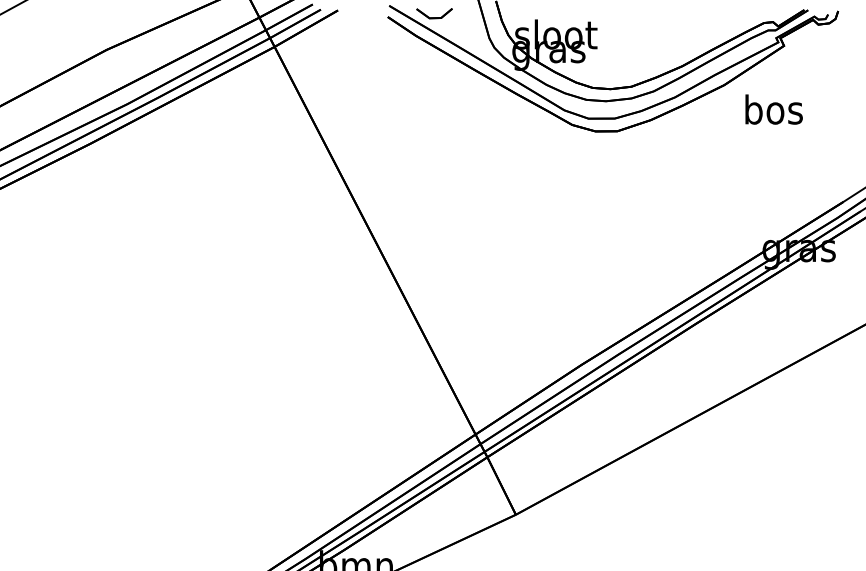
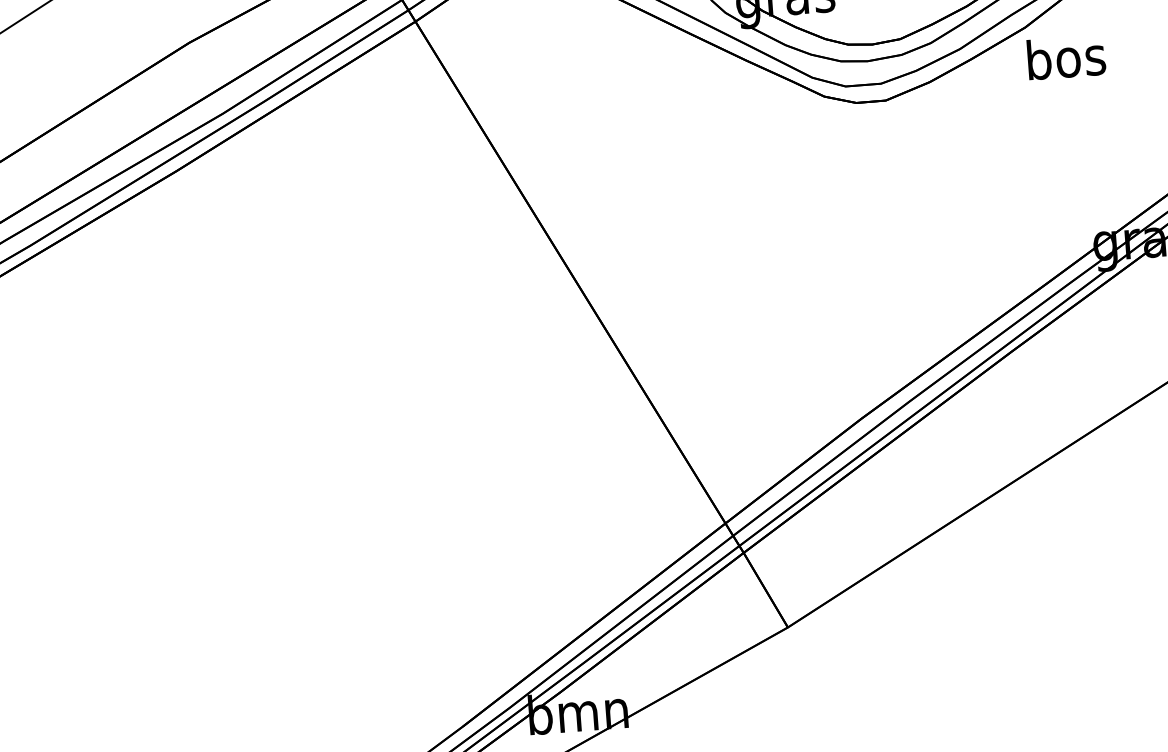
text: (773, 109) -> (1065, 57), moved

